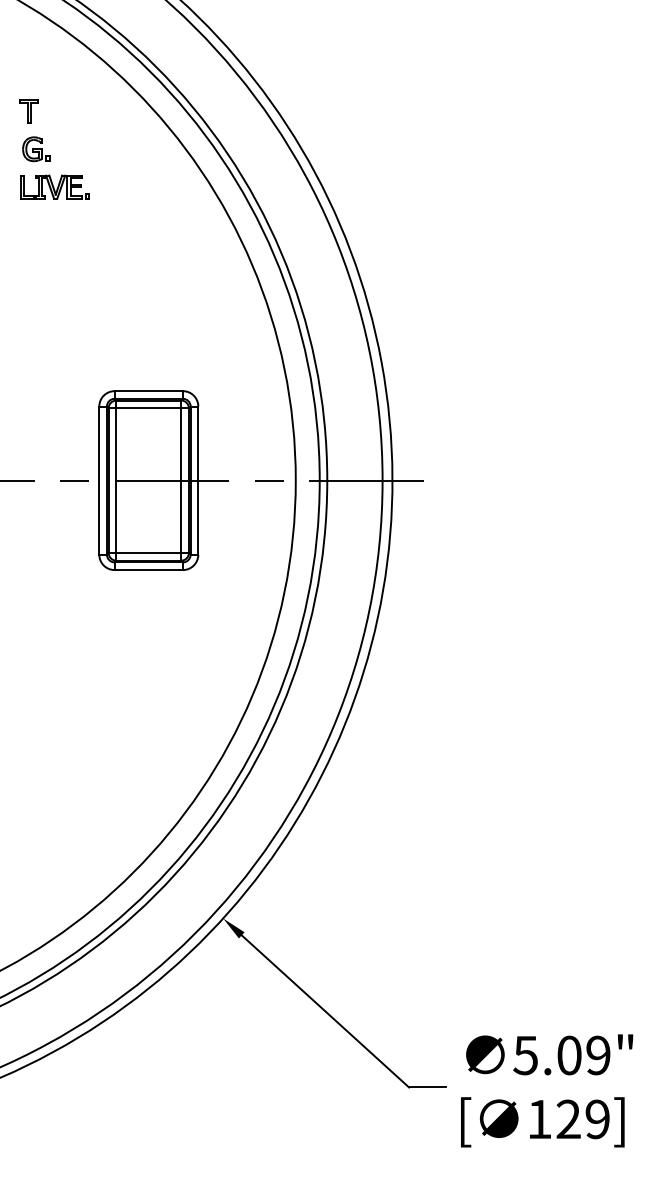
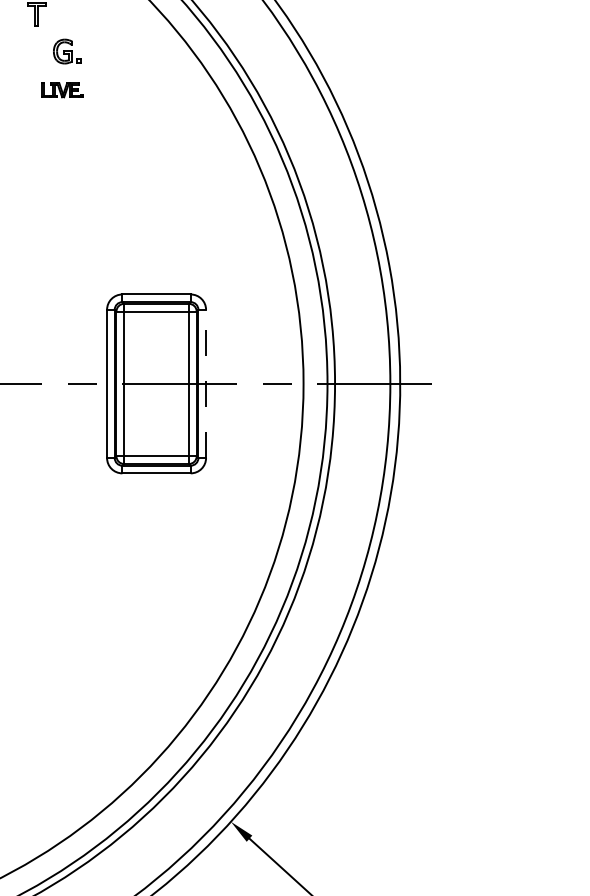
part: (36, 149) -> (67, 51), moved
part: (54, 186) -> (62, 89), size x0.6
line: (198, 480) -> (206, 383), solid -> dashed

